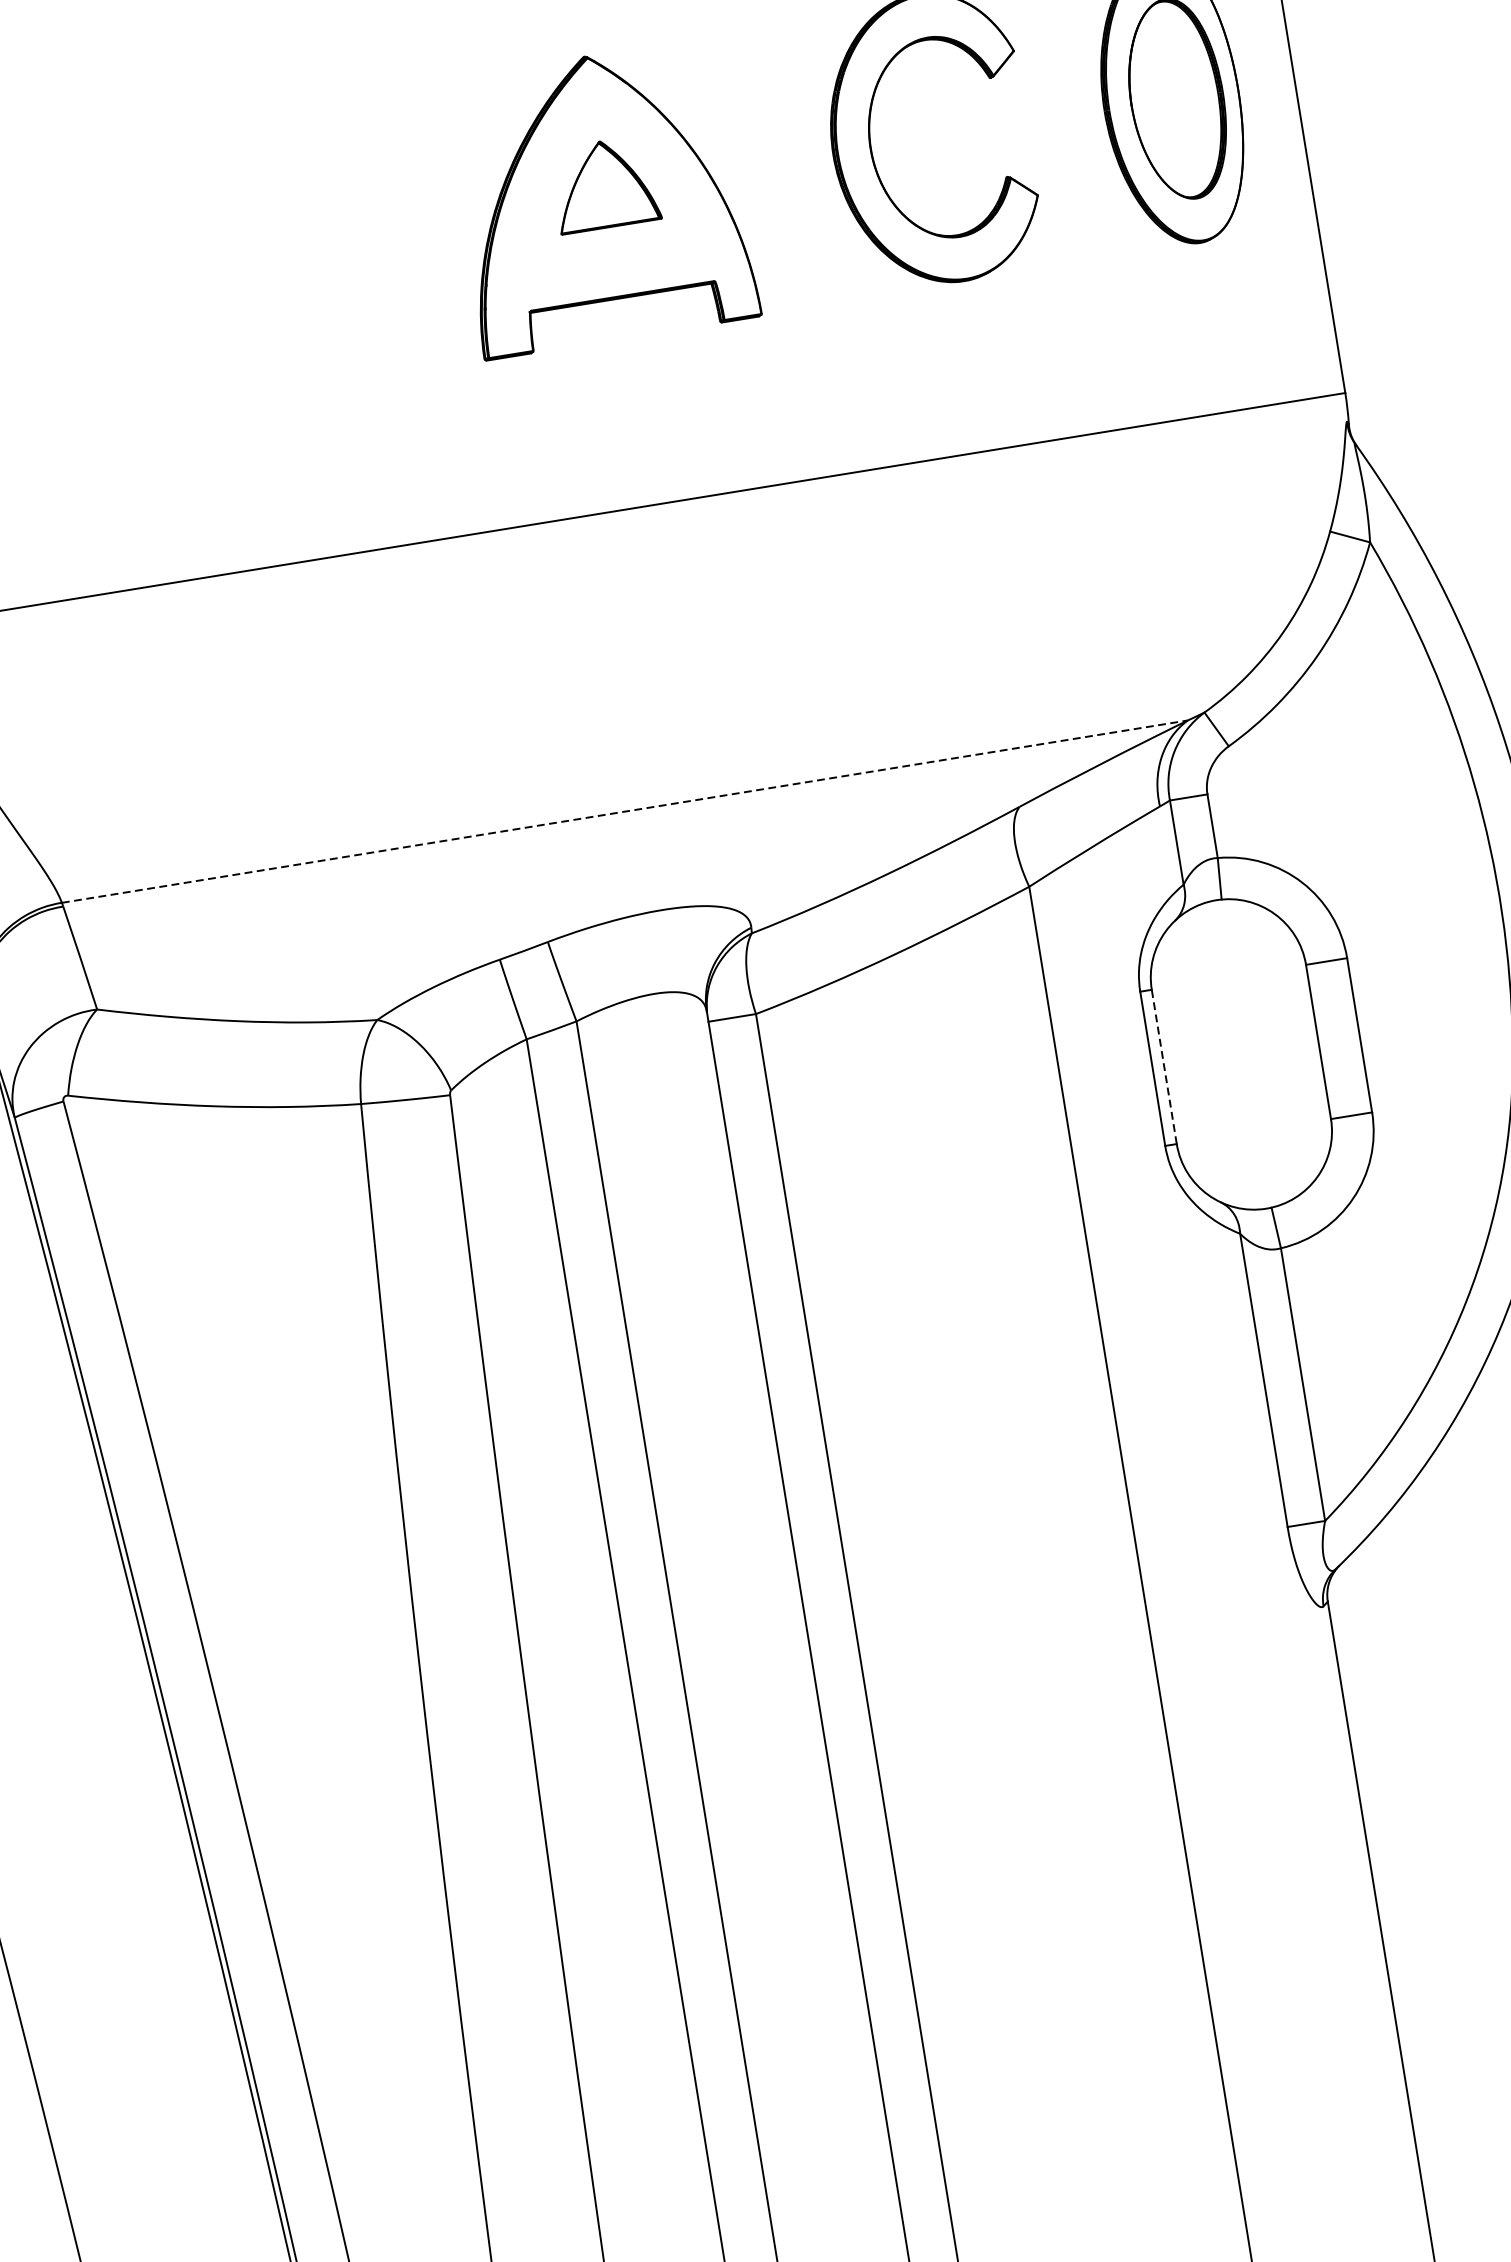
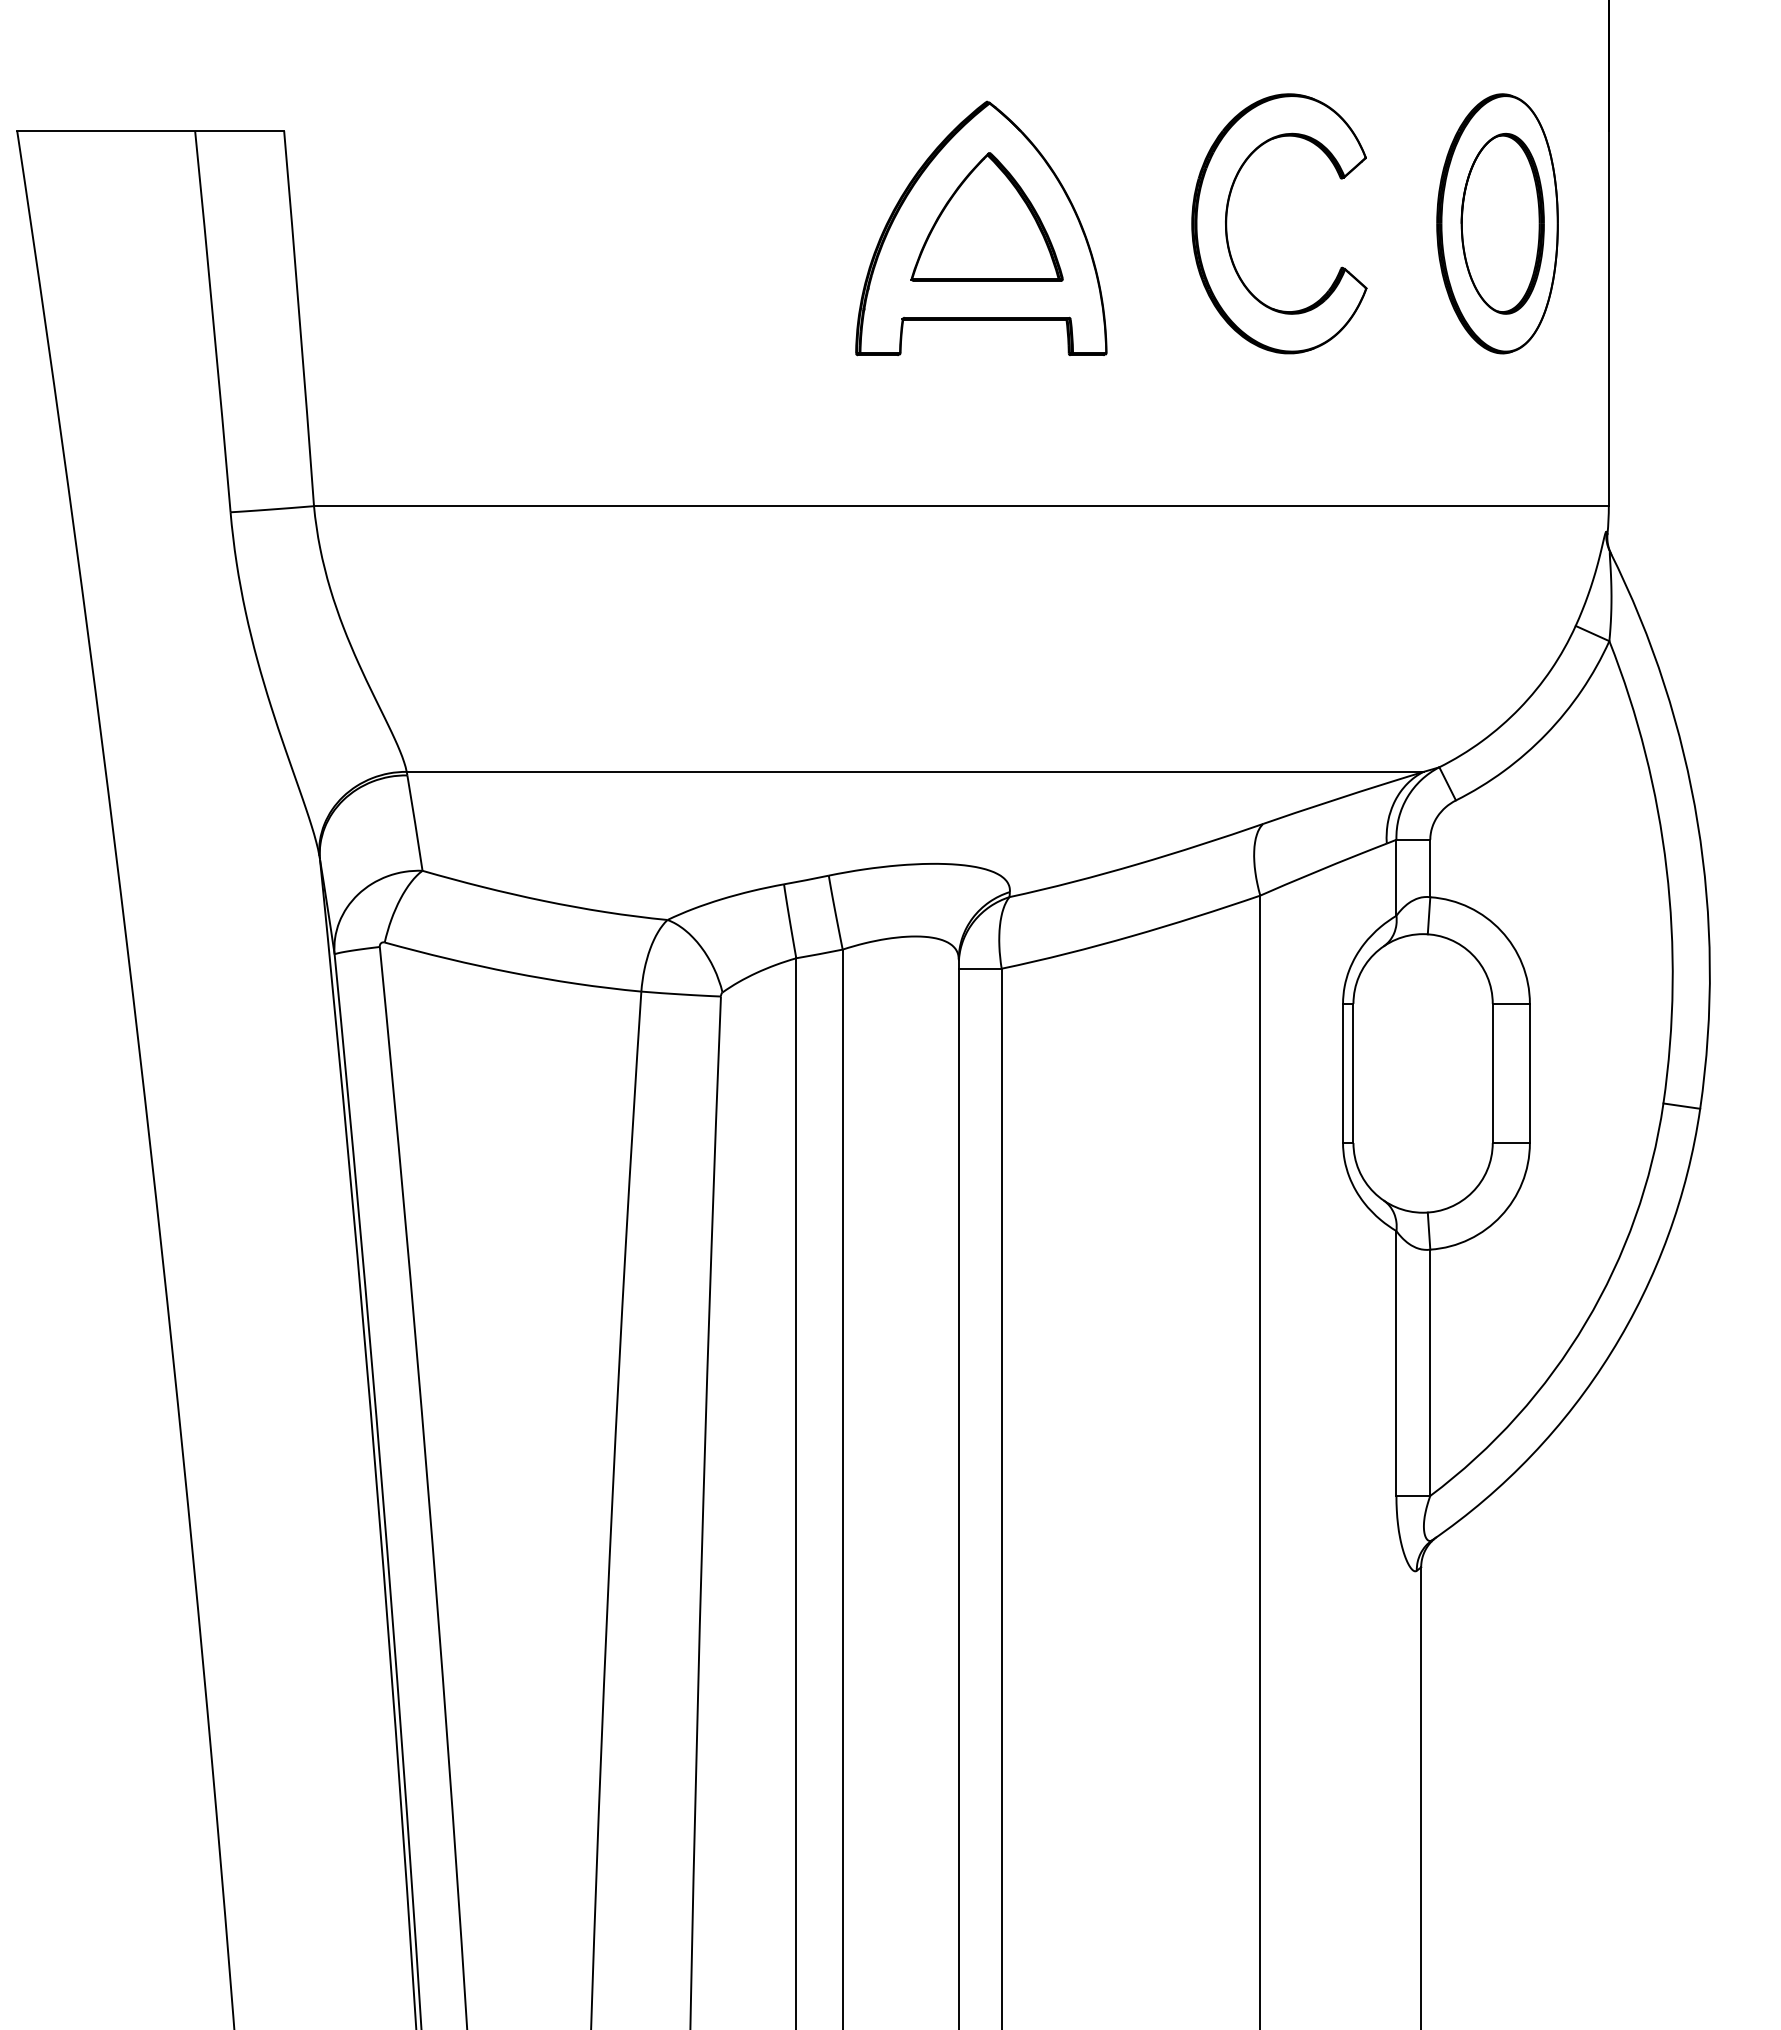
part: (604, 183) -> (986, 216), size x1.67
line: (625, 811) -> (915, 771), dashed -> solid
line: (1164, 1066) -> (1353, 1073), dashed -> solid

